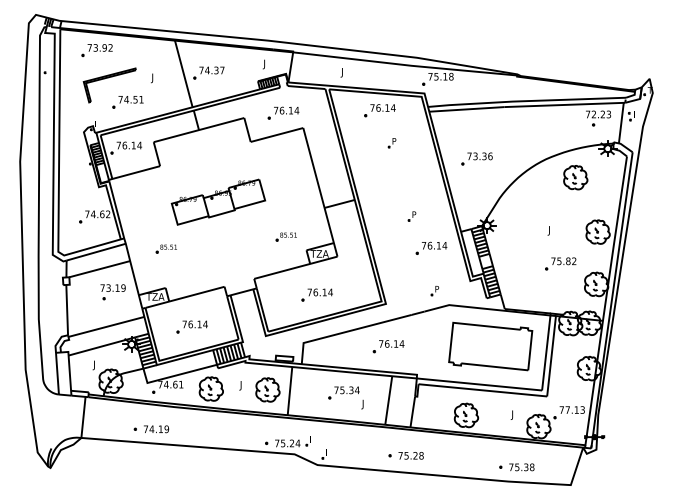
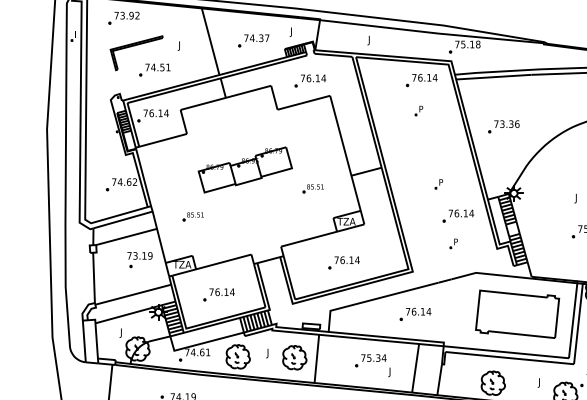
part: (208, 72) -> (253, 40), moved
part: (379, 110) -> (421, 80), moved
part: (285, 236) -> (312, 188), moved
part: (434, 291) -> (453, 244), moved

